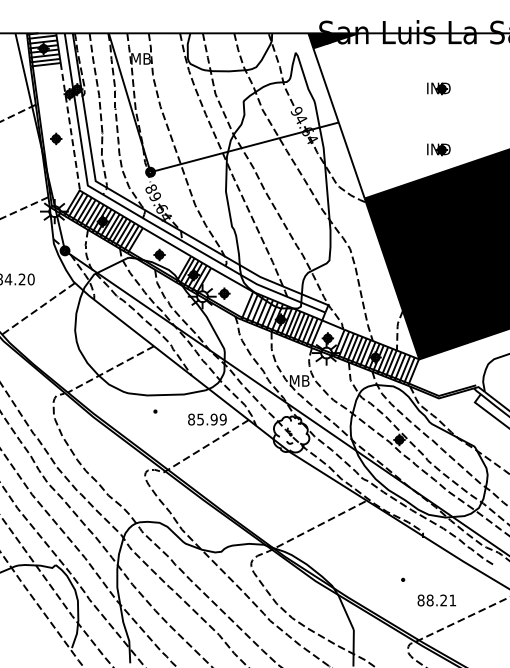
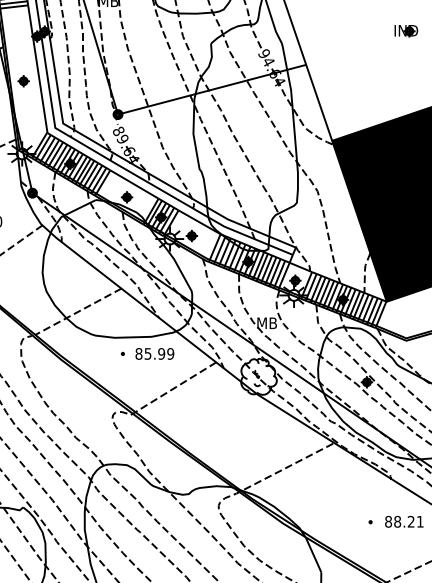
line: (70, 127) -> (37, 69), dashed -> solid
part: (438, 149) -> (405, 91), removed
text: (207, 419) -> (154, 353), moved
text: (436, 600) -> (403, 521), moved

